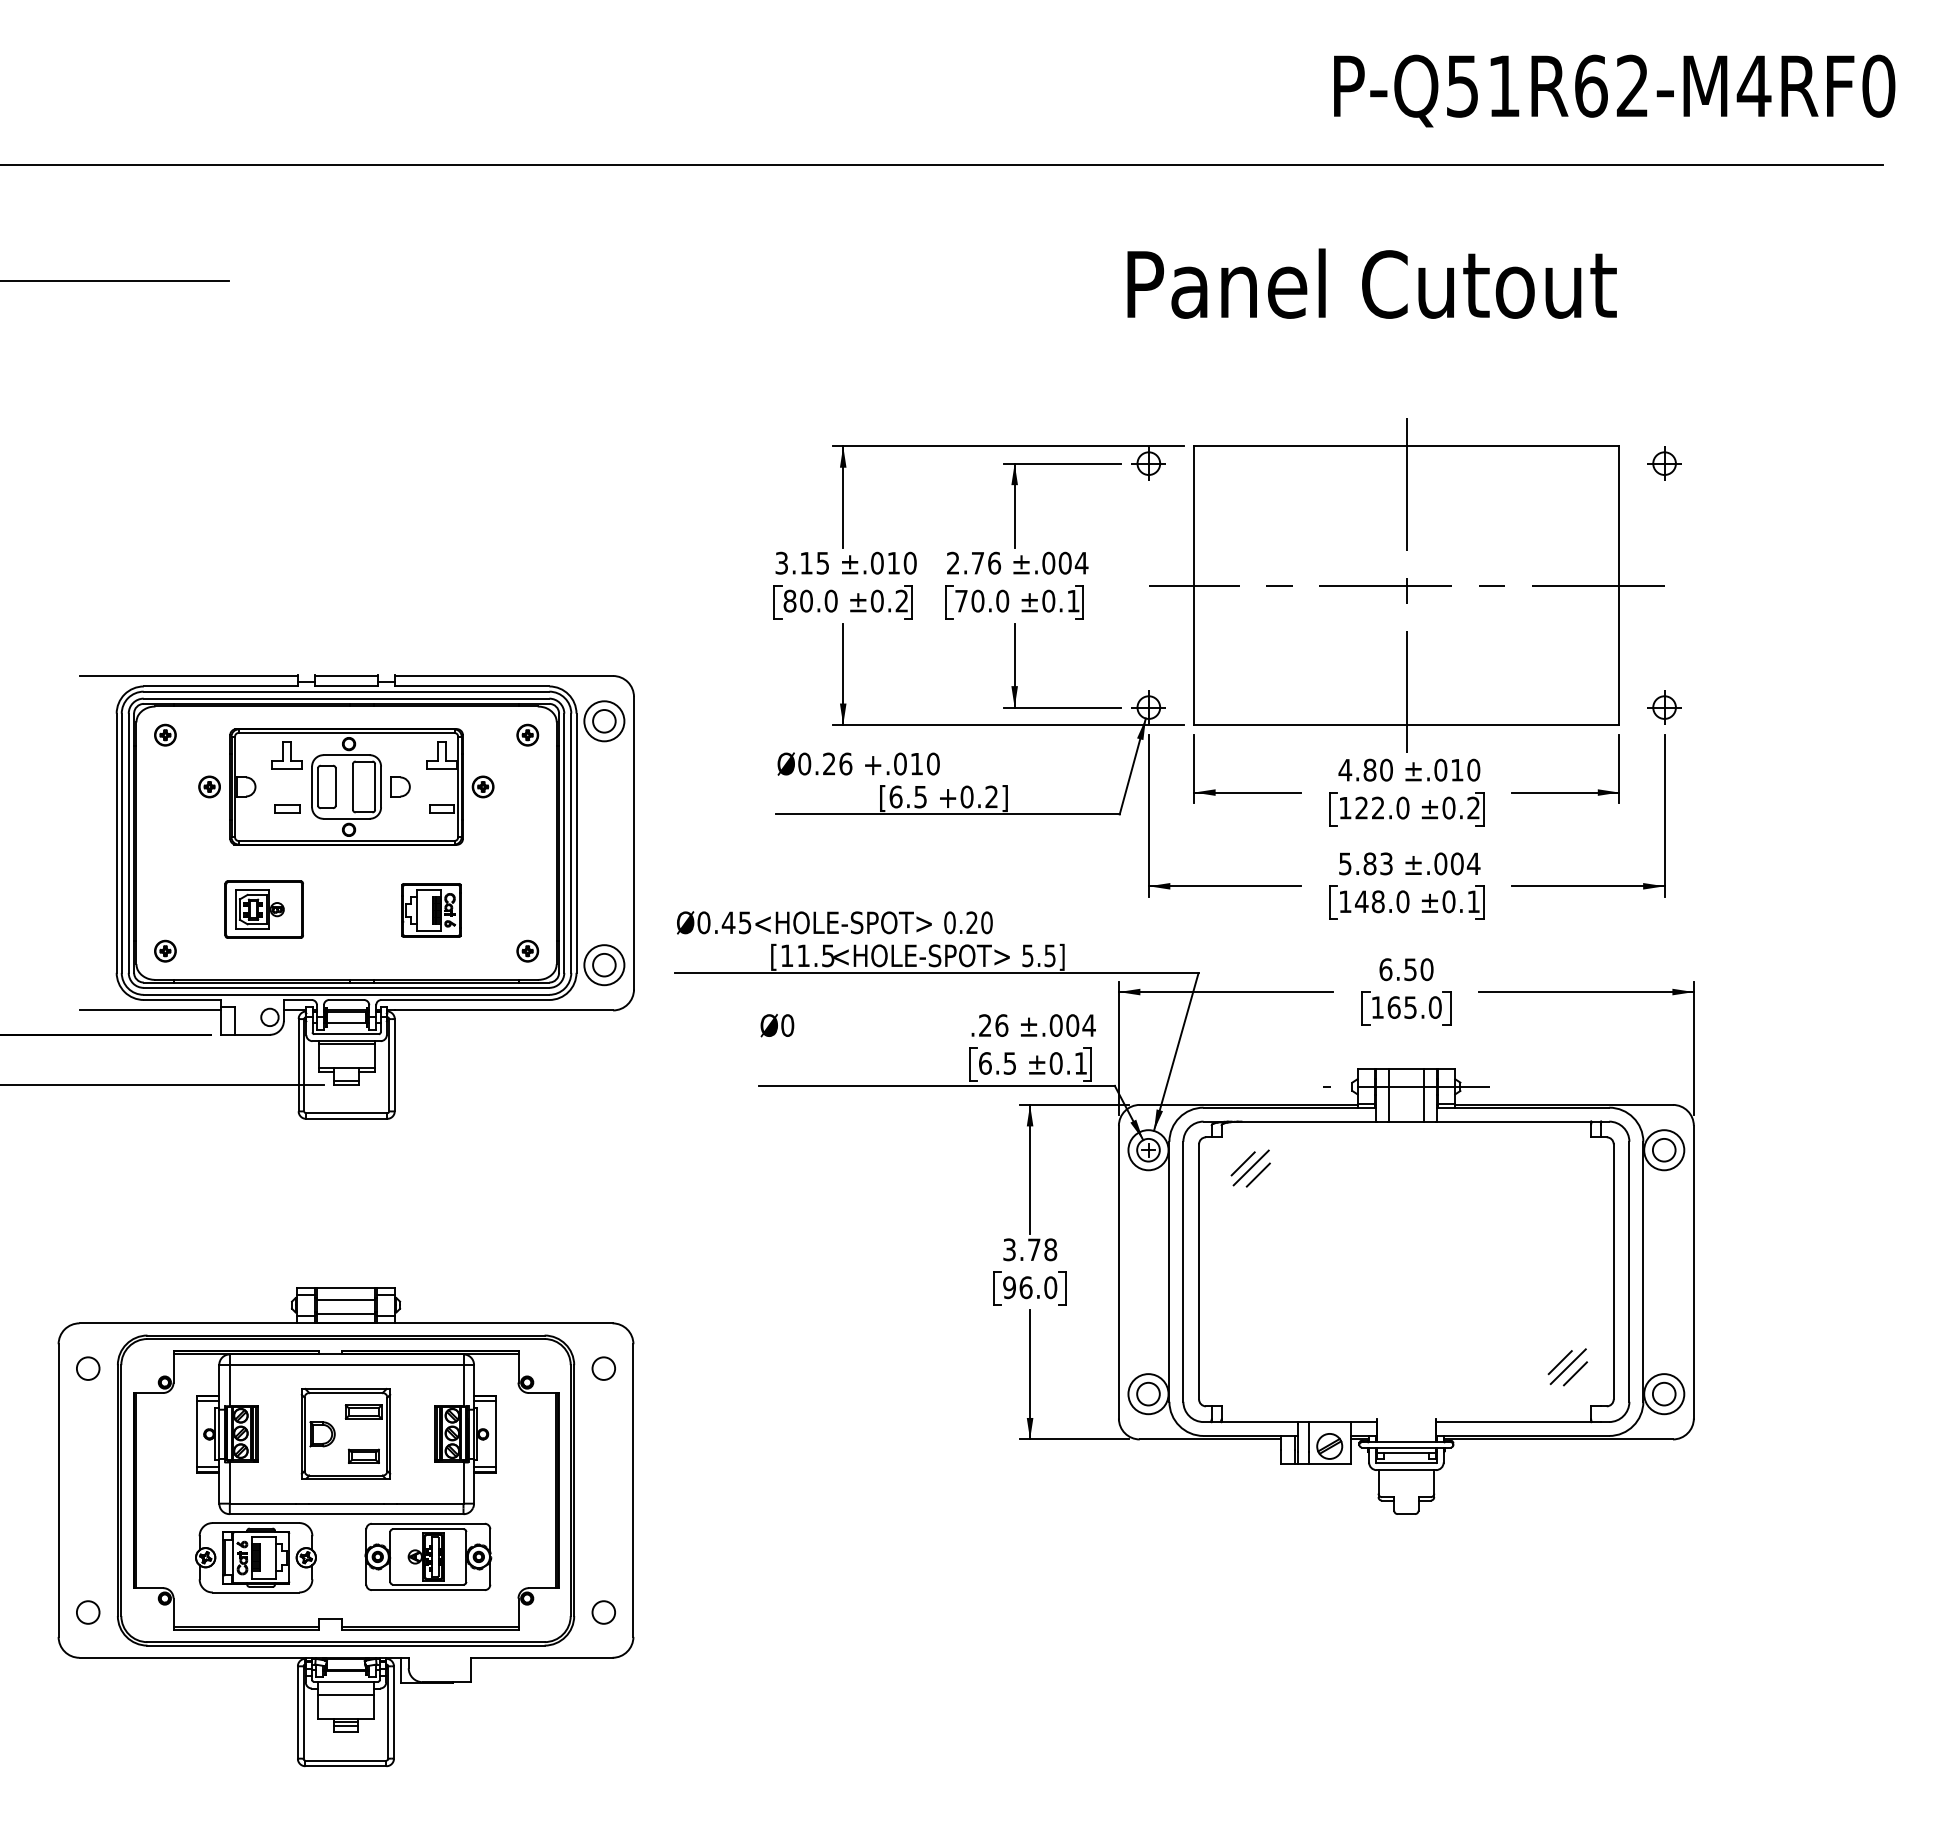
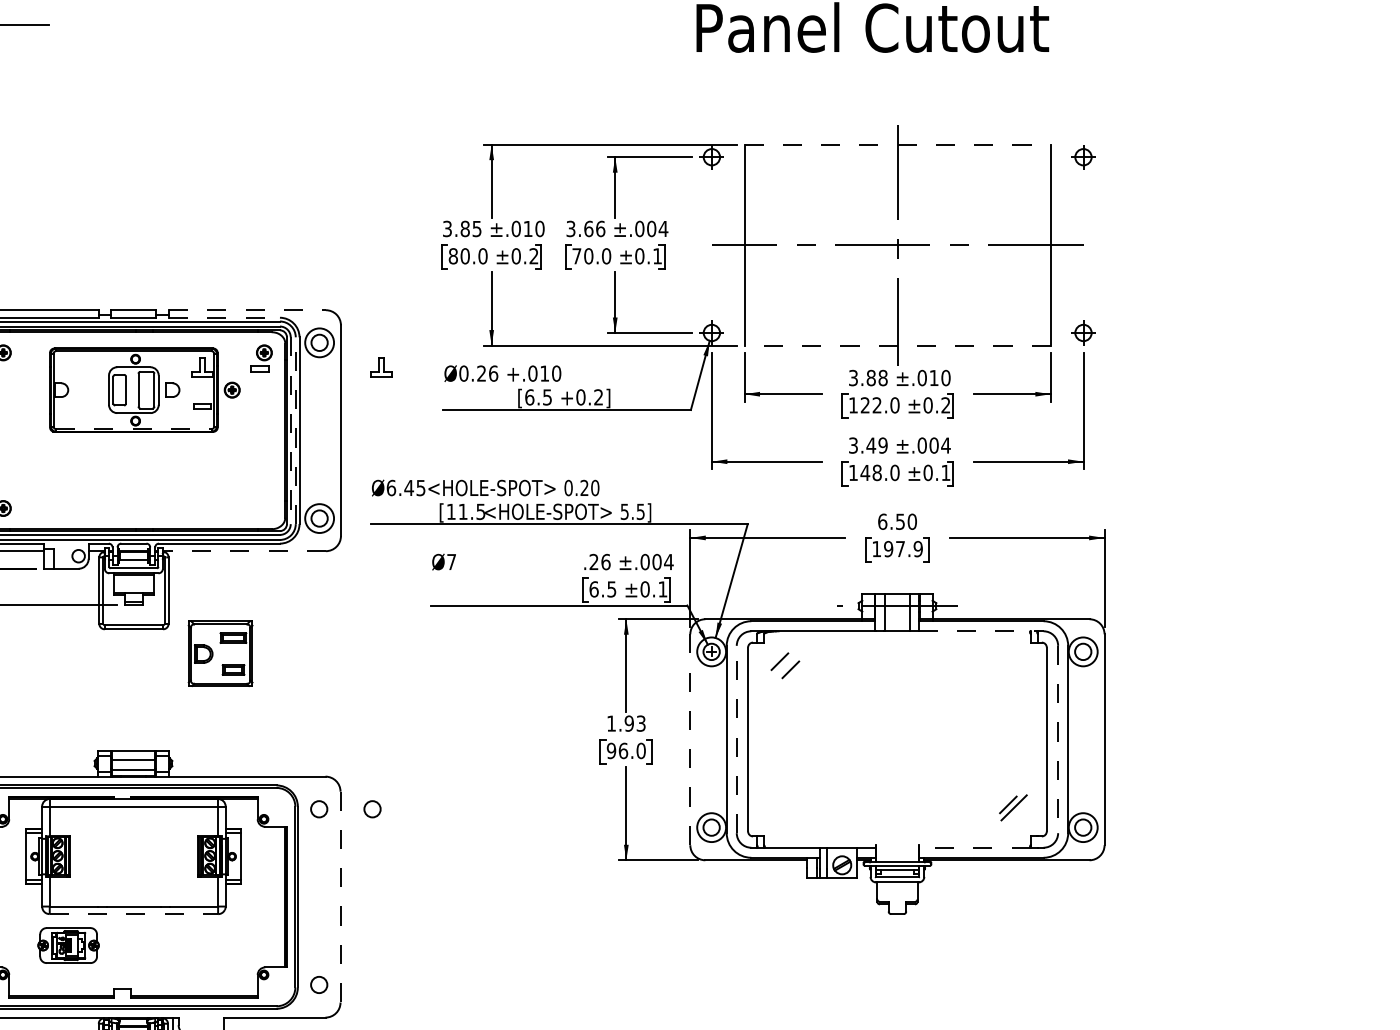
line: (1406, 446) -> (897, 144), solid -> dashed
text: (806, 562) -> (465, 228), 3.15 -> 3.85
text: (965, 562) -> (579, 228), 2.76 -> 3.66
line: (504, 676) -> (247, 310), solid -> dashed
line: (472, 686) -> (224, 317), solid -> dashed
line: (1406, 725) -> (897, 345), solid -> dashed
part: (286, 755) -> (380, 367), moved
text: (1365, 769) -> (867, 377), 4.80 -> 3.88
part: (209, 786) -> (35, 389), removed
part: (287, 808) -> (259, 368), moved
line: (346, 840) -> (133, 428), solid -> dashed
line: (564, 843) -> (290, 430), solid -> dashed
line: (571, 843) -> (295, 430), solid -> dashed
text: (1365, 863) -> (867, 445), 5.83 -> 3.49
part: (263, 909) -> (74, 478), removed
part: (431, 910) -> (195, 479), removed
text: (703, 922) -> (391, 487), Ø0.45 -> Ø6.45
part: (527, 950) -> (264, 507), removed
text: (1414, 1007) -> (903, 549), 165.0 -> 197.9
line: (504, 1010) -> (247, 551), solid -> dashed
text: (787, 1025) -> (451, 562), Ø0 -> Ø7
line: (1522, 1121) -> (981, 631), solid -> dashed
line: (1250, 1167) -> (785, 664), removed
text: (1030, 1249) -> (626, 723), 3.78 -> 1.93
line: (1183, 1271) -> (736, 739), solid -> dashed
line: (1629, 1271) -> (1058, 739), solid -> dashed
line: (1118, 1272) -> (690, 739), solid -> dashed
circle: (677, 1368) -> (372, 809), added
line: (1574, 1373) -> (1018, 812), removed
line: (1513, 1422) -> (974, 848), solid -> dashed
part: (345, 1433) -> (220, 653), moved
line: (633, 1491) -> (340, 897), solid -> dashed
line: (346, 1514) -> (133, 914), solid -> dashed
part: (428, 1556) -> (192, 944), removed
part: (255, 1557) -> (68, 945), size x0.7

